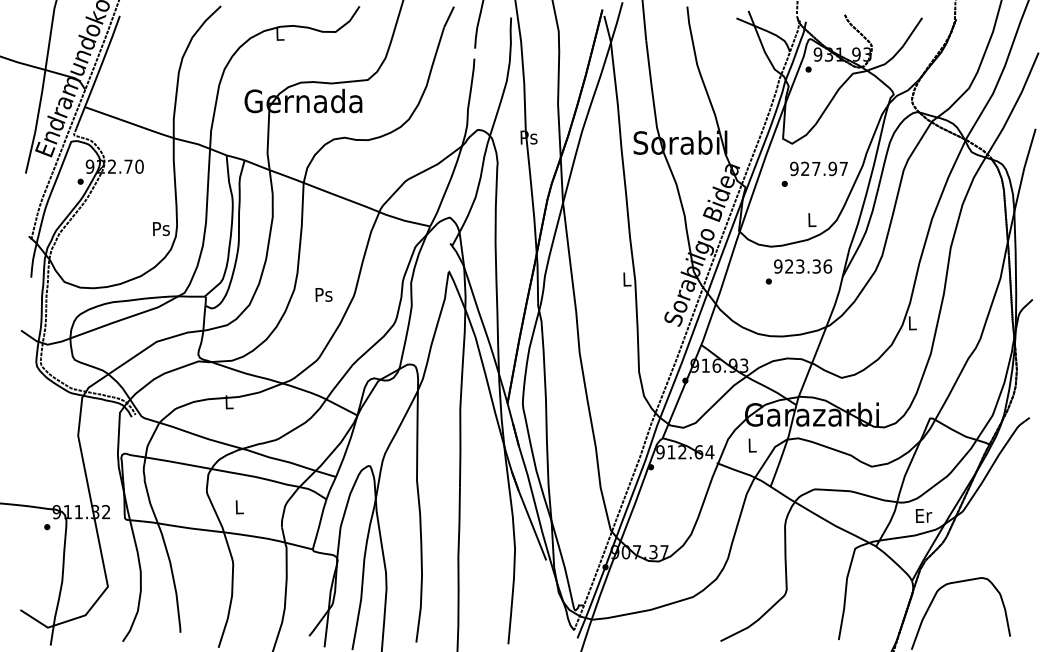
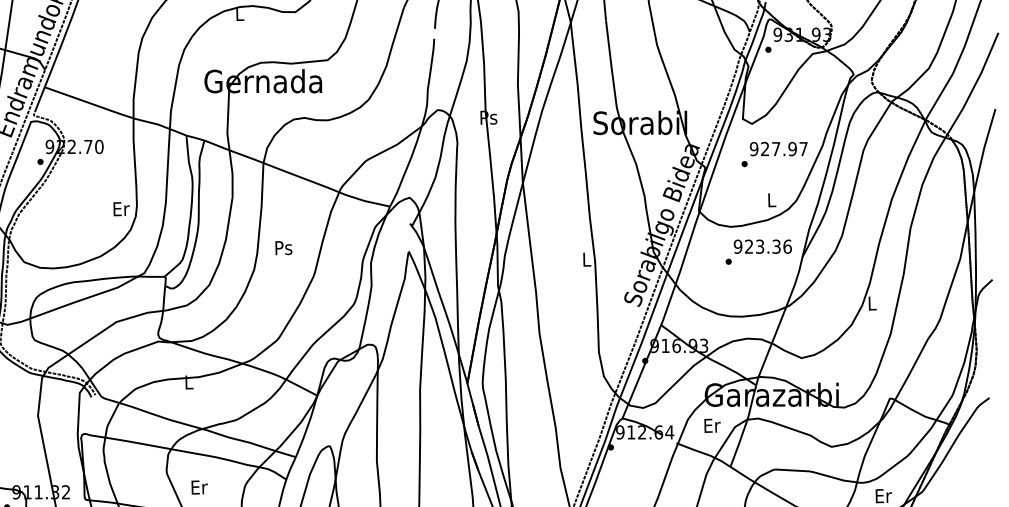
text: (161, 228) -> (121, 208), Ps -> Er
text: (323, 294) -> (283, 247), moved
text: (752, 445) -> (712, 425), L -> Er
text: (239, 507) -> (199, 487), L -> Er

